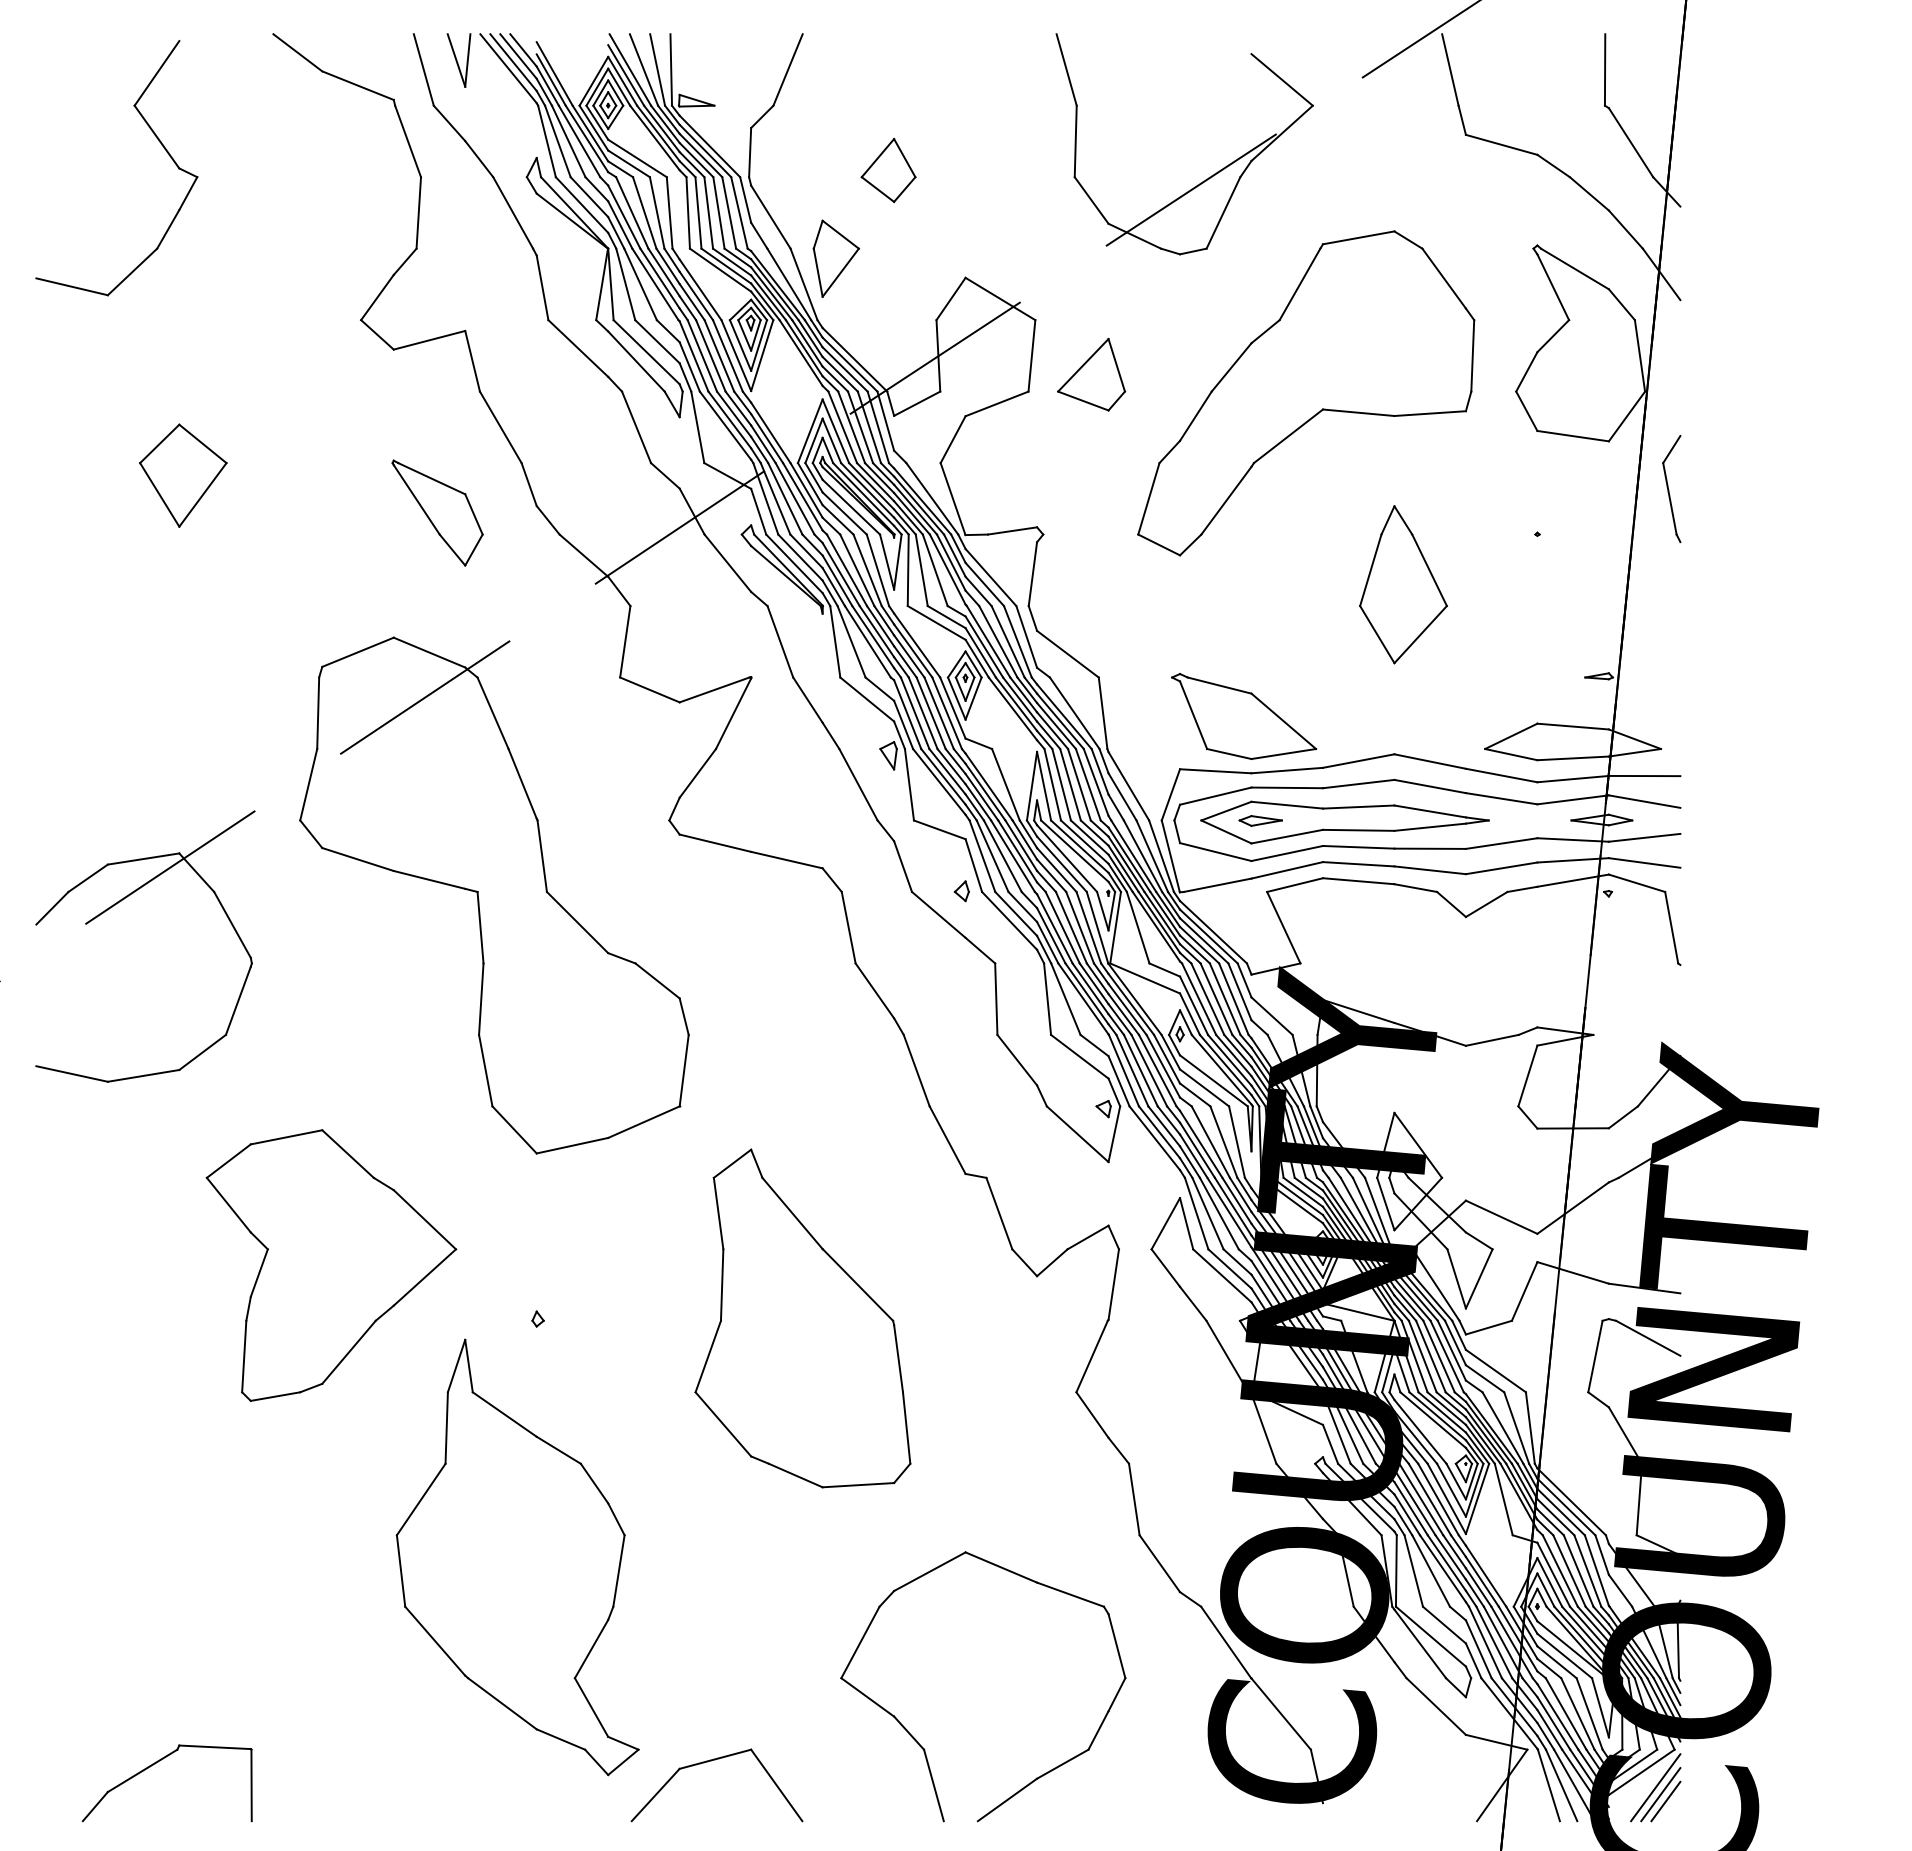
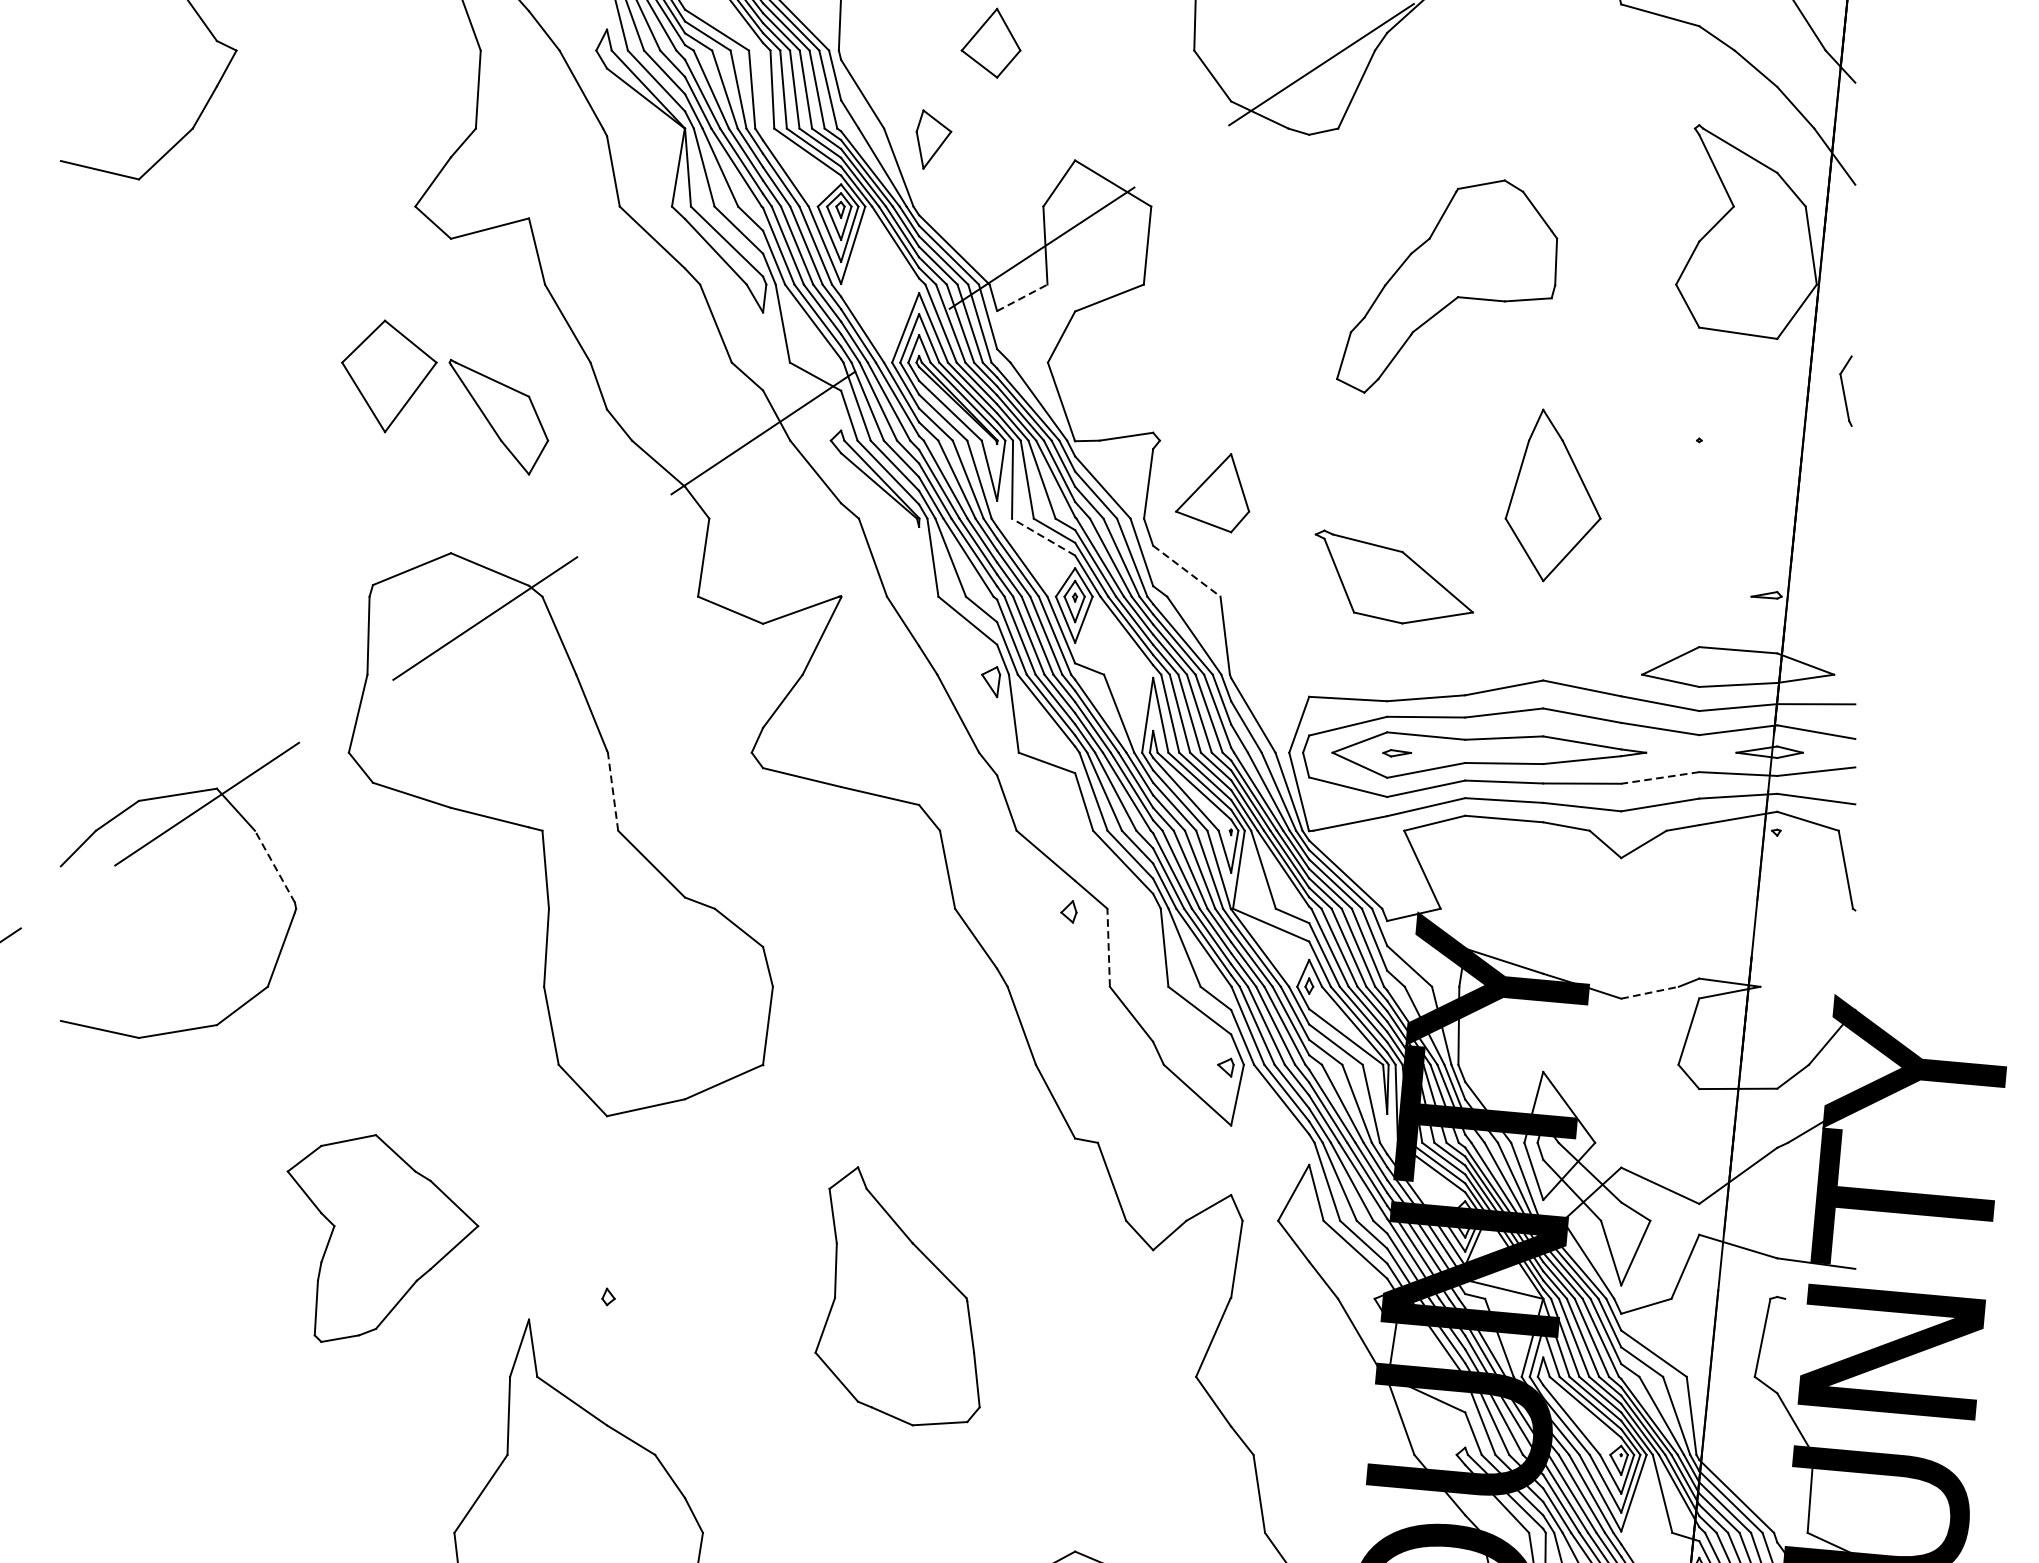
part: (835, 258) -> (933, 139), size x0.7
part: (1091, 374) -> (1212, 492), moved
part: (1306, 393) -> (1447, 286), size x0.6
line: (917, 403) -> (1022, 297), solid -> dashed
part: (183, 475) -> (389, 376), moved
part: (1671, 489) -> (1845, 391), size x0.6
line: (936, 622) -> (1043, 536), solid -> dashed
line: (1067, 654) -> (1186, 571), solid -> dashed
part: (1244, 716) -> (1394, 577), moved
part: (1260, 820) -> (1397, 752), size x0.6
line: (1501, 843) -> (1660, 777), solid -> dashed
line: (542, 855) -> (613, 790), solid -> dashed
part: (961, 891) -> (1068, 912), moved
line: (232, 924) -> (274, 866), solid -> dashed
line: (996, 999) -> (1108, 948), solid -> dashed
line: (1492, 1040) -> (1650, 992), solid -> dashed
part: (331, 1265) -> (383, 1238), size x0.7
part: (802, 1318) -> (897, 1296), size x0.7
line: (1648, 1337) -> (1820, 1317), removed

